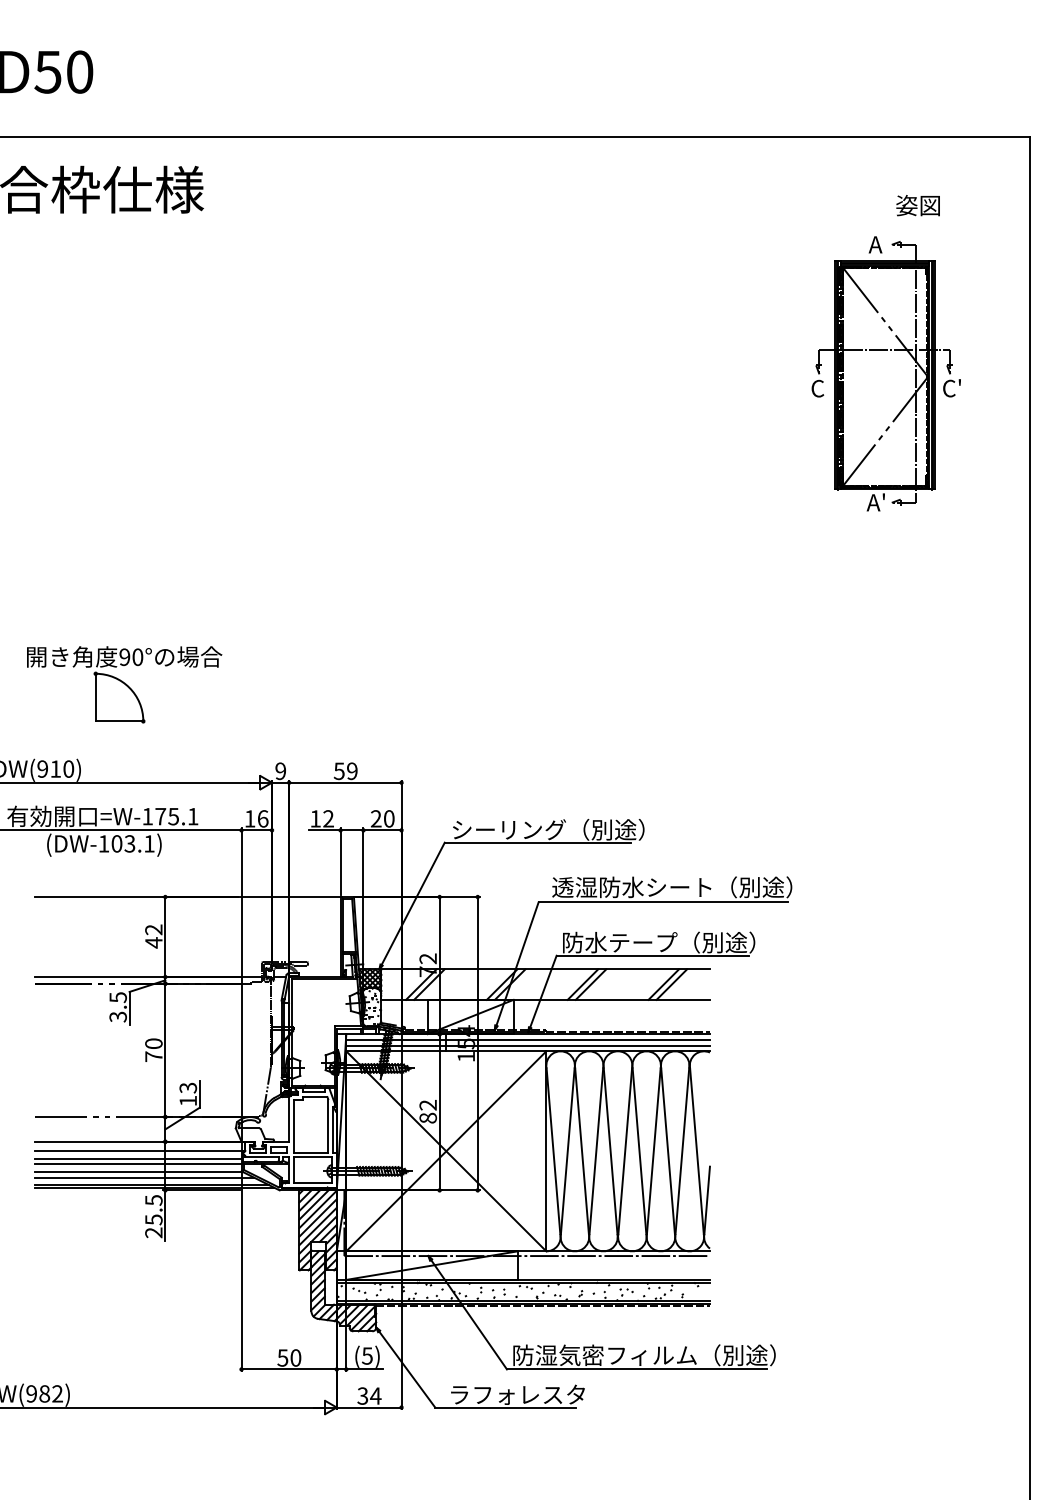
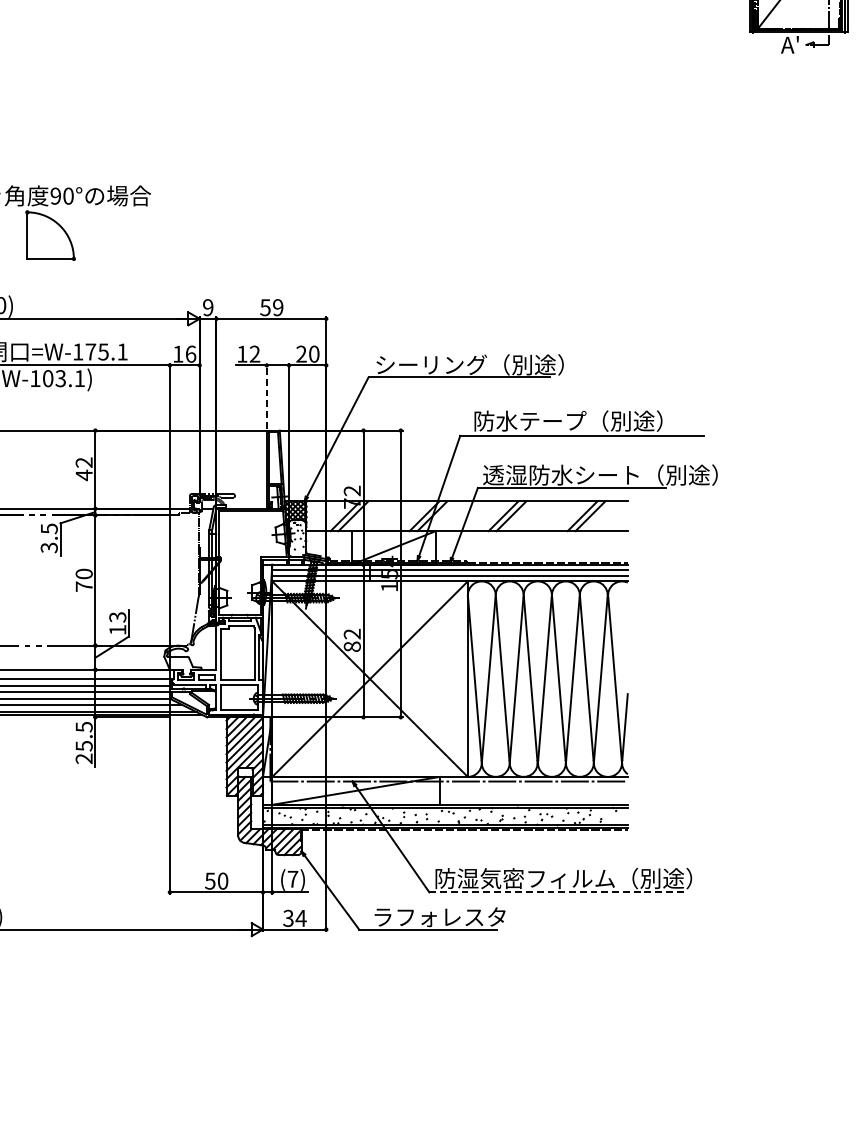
line: (340, 861) -> (266, 395), solid -> dashed
text: (672, 887) -> (591, 421), 透湿防水シート（別途） -> 防水テープ（別途）
text: (681, 942) -> (599, 475), 防水テープ（別途） -> 透湿防水シート（別途）
text: (367, 1355) -> (293, 878), (5) -> (7)
line: (637, 1369) -> (556, 892), solid -> dashed

